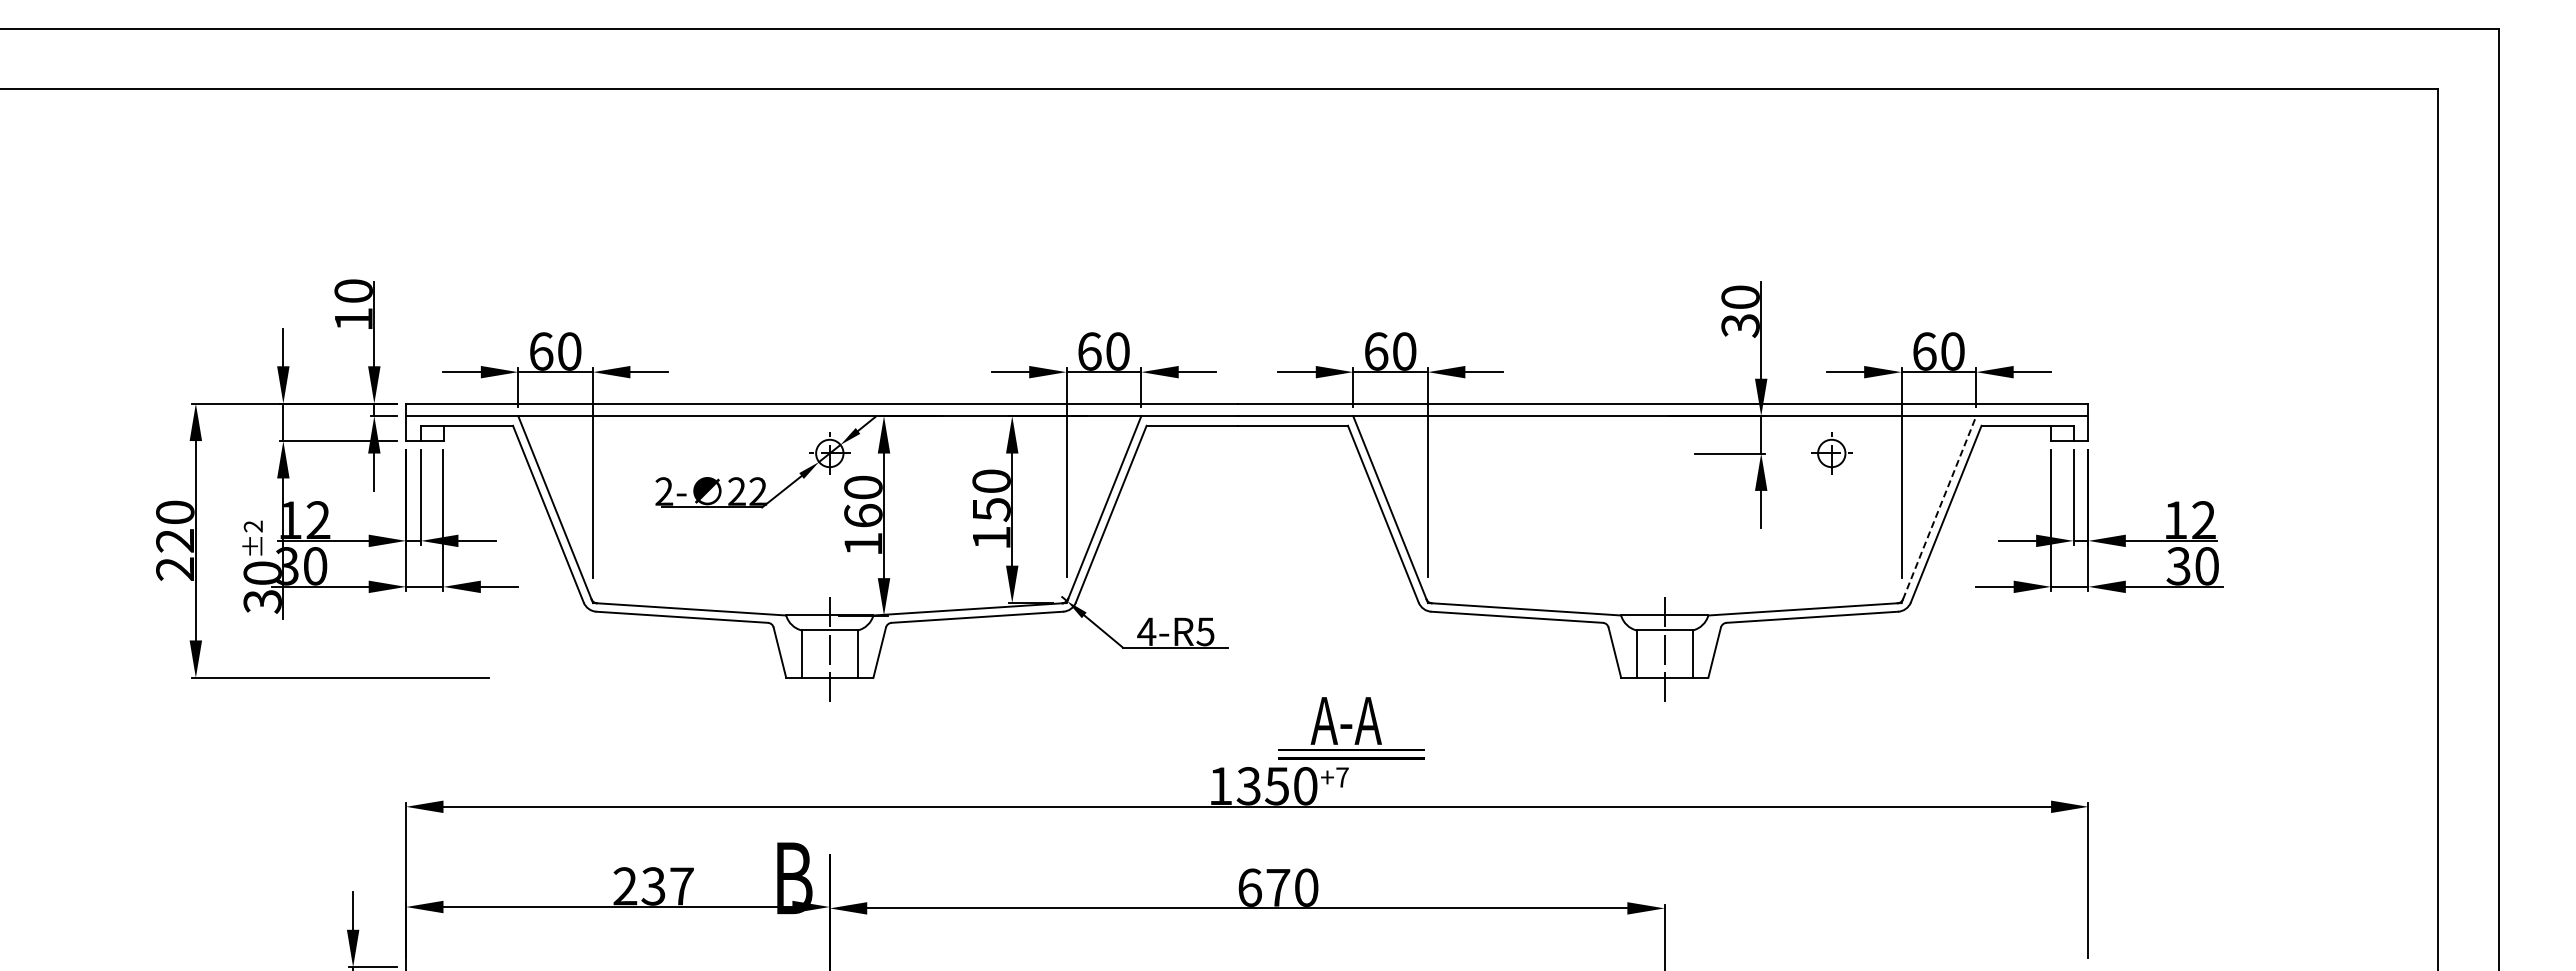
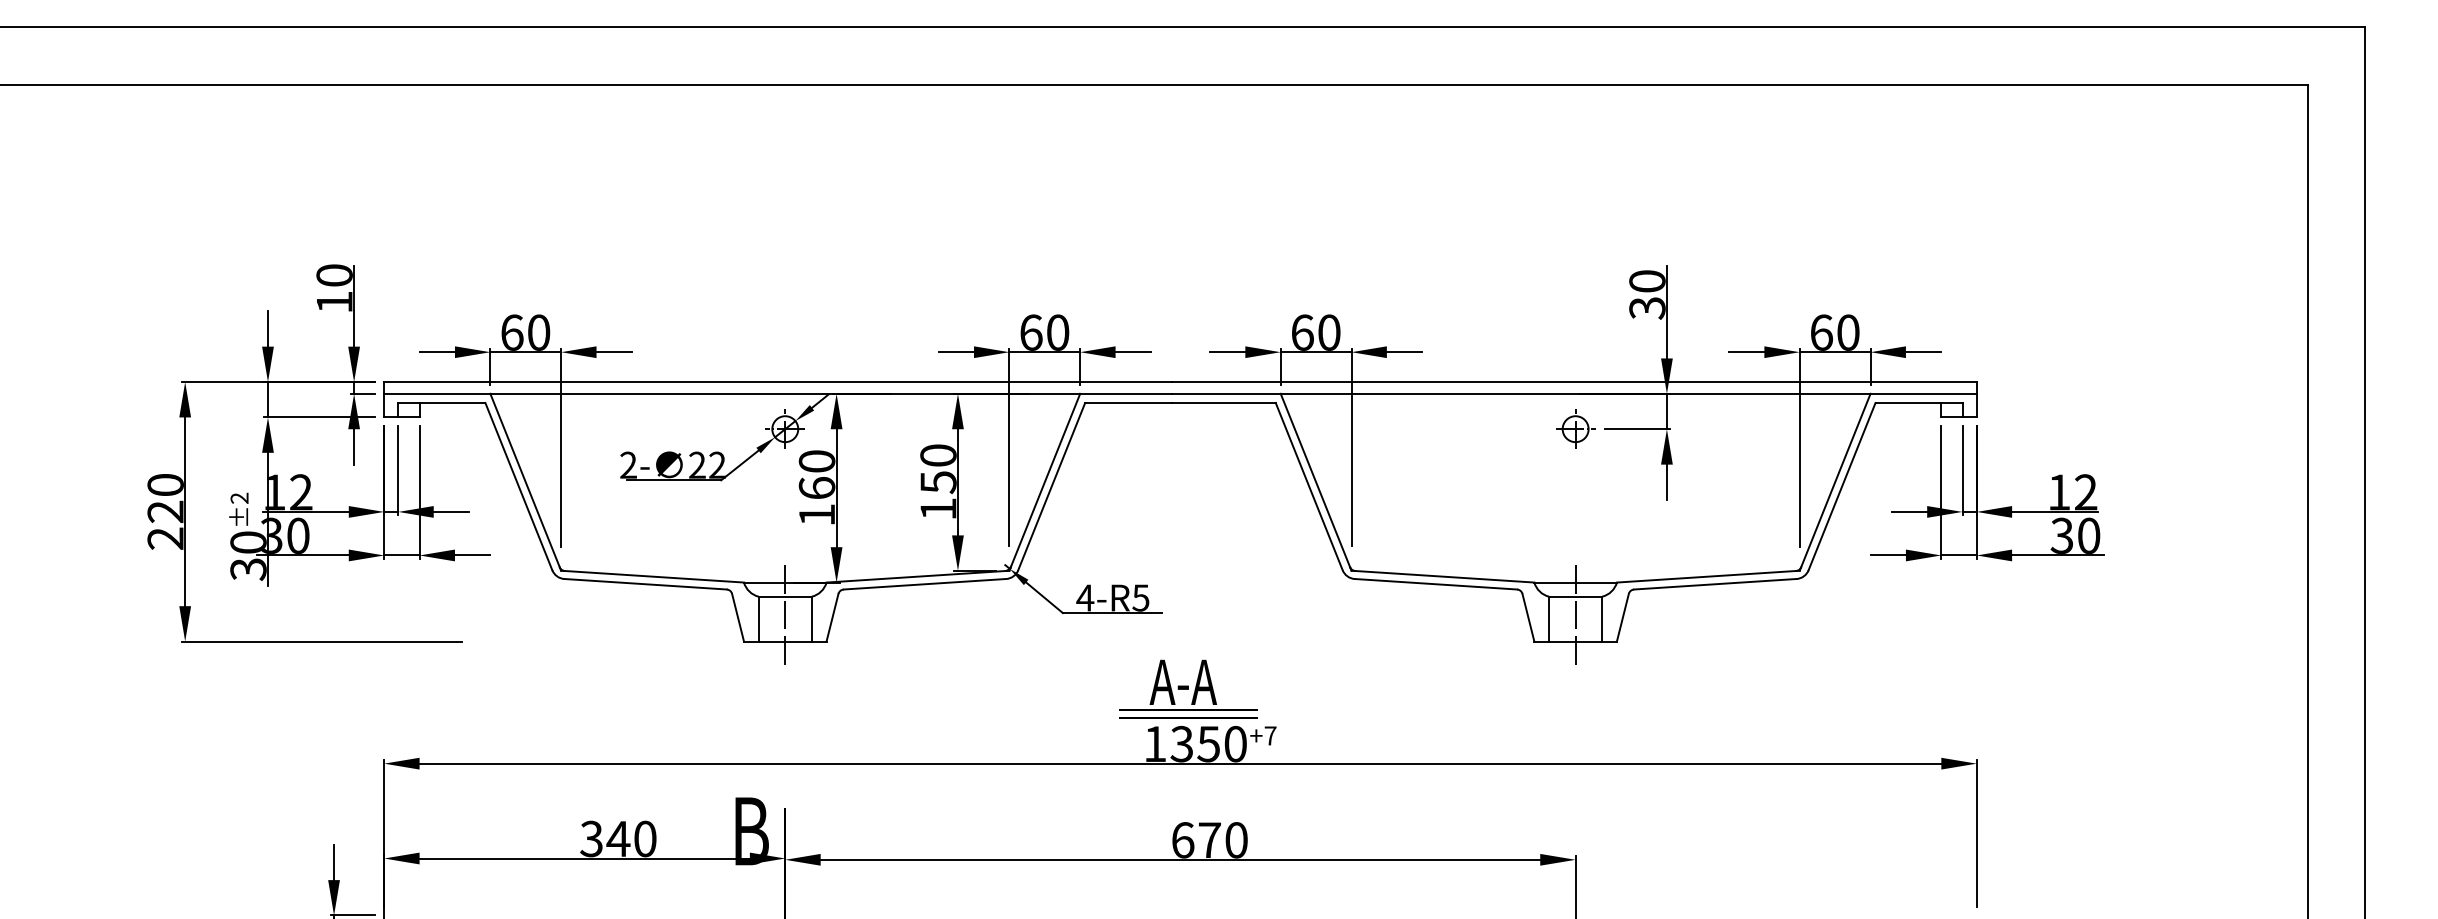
part: (1831, 453) -> (1575, 429), moved
line: (1939, 507) -> (1835, 480), dashed -> solid
text: (1351, 728) -> (1188, 689), moved
text: (653, 886) -> (618, 839), 237 -> 340

